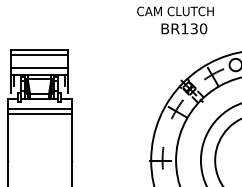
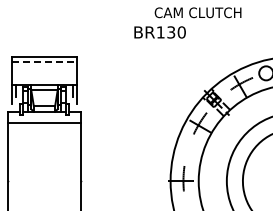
text: (183, 28) -> (159, 32), moved
line: (39, 55) -> (44, 62), solid -> dashed
line: (39, 67) -> (44, 76), removed
line: (39, 114) -> (44, 129), removed

